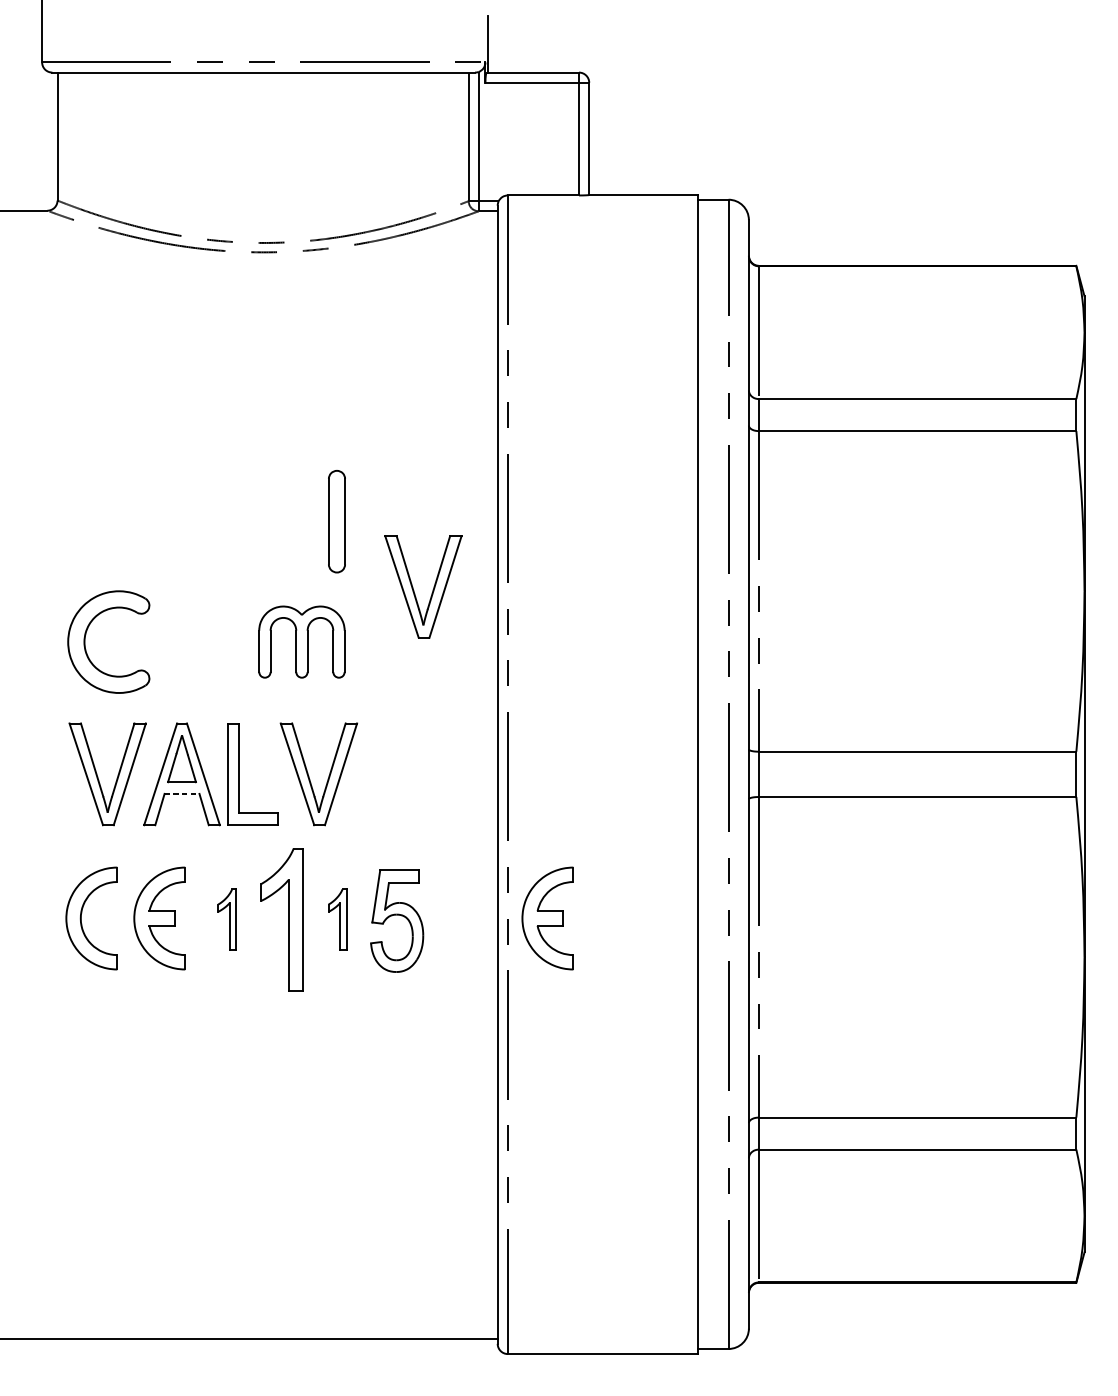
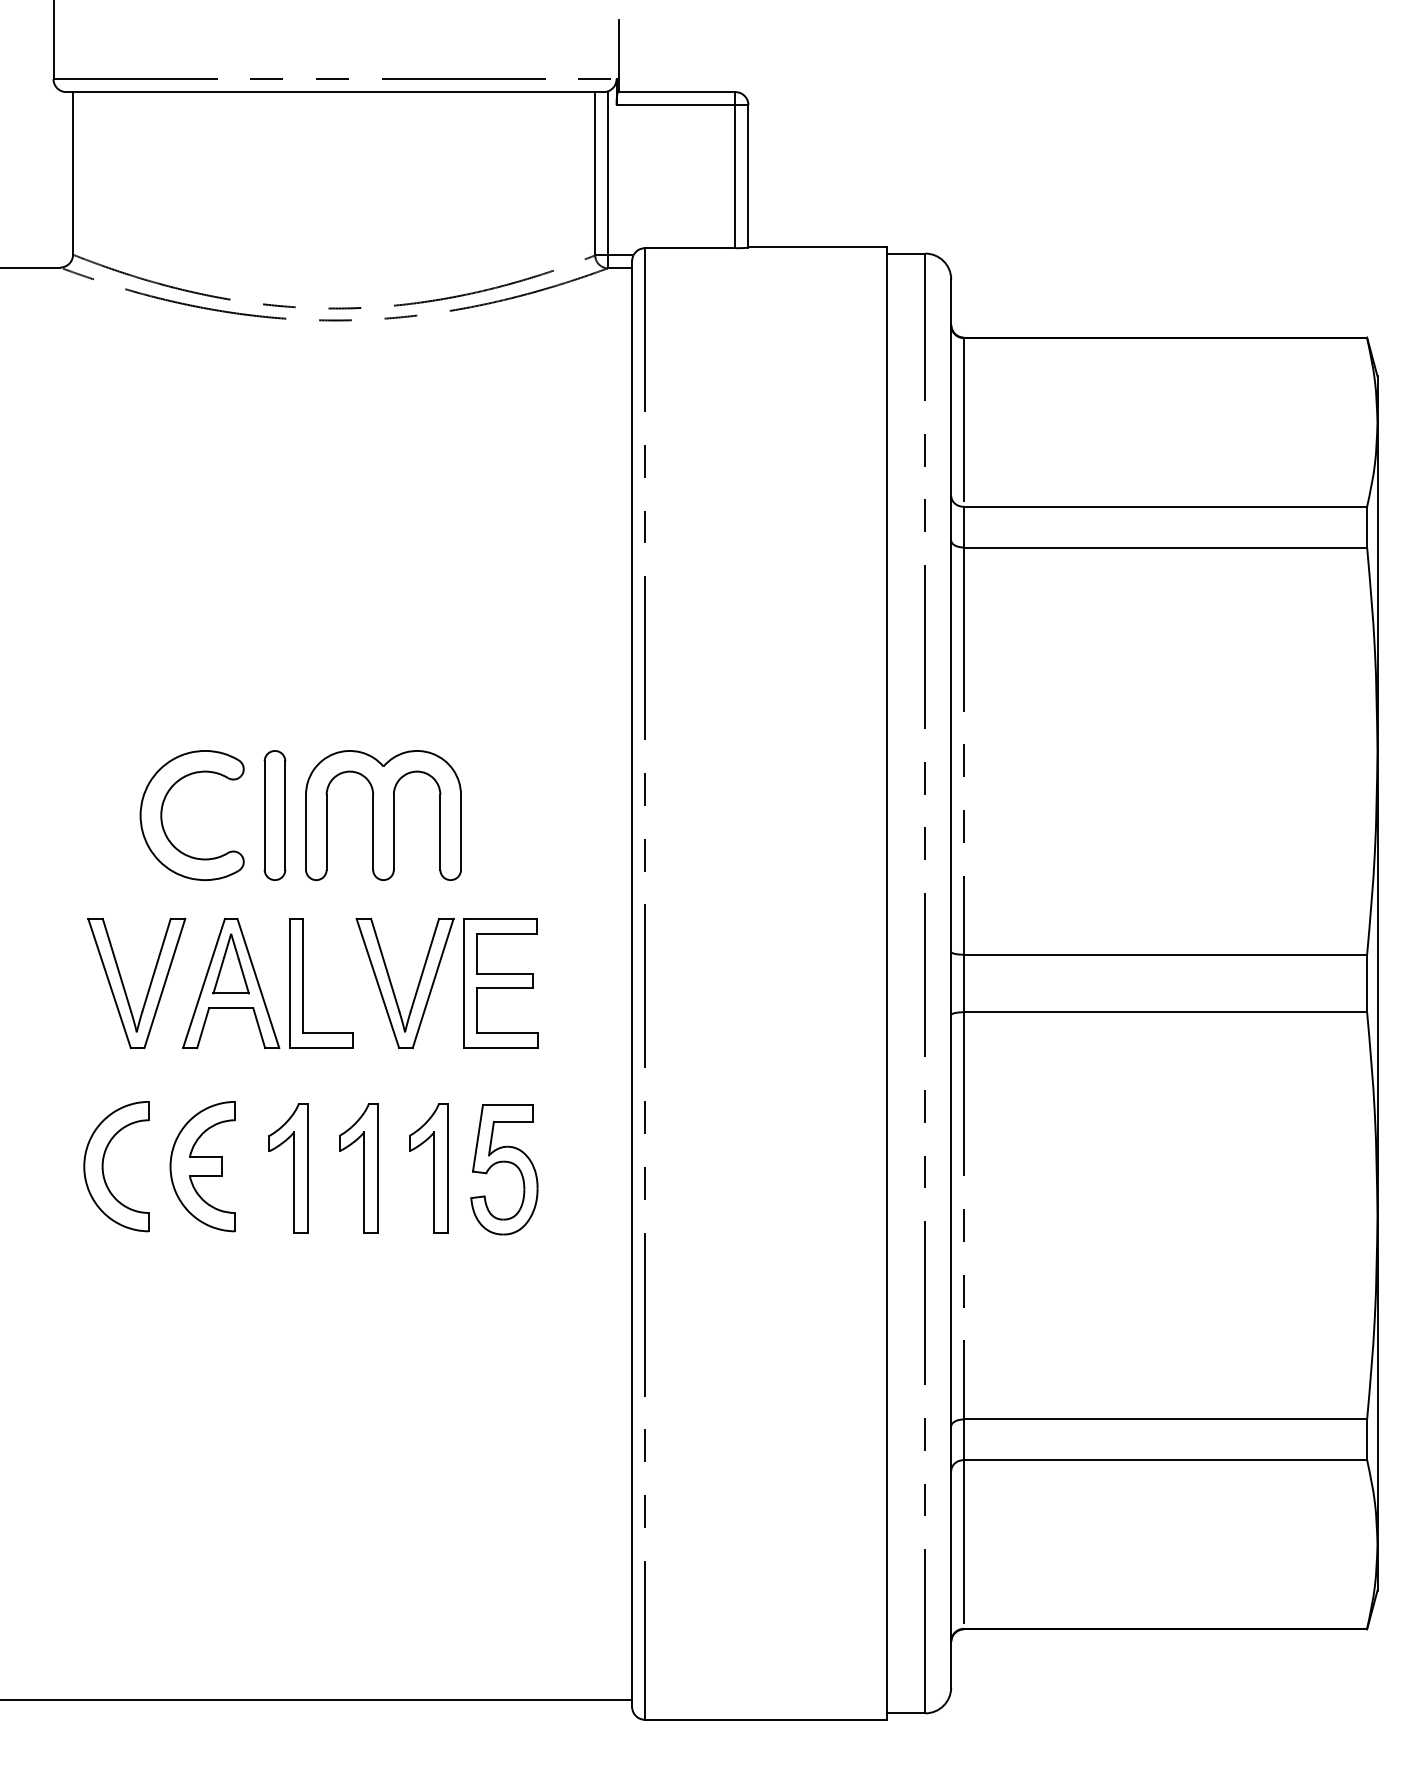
part: (336, 521) -> (274, 815), moved
part: (413, 588) -> (525, 747), removed
part: (85, 642) -> (162, 815), moved
part: (301, 642) -> (383, 815), size x1.43
part: (394, 774) -> (500, 983), added
line: (182, 794) -> (231, 1008), dashed -> solid
part: (547, 918) -> (695, 1166), removed
part: (227, 920) -> (288, 1168), size x1.67
part: (282, 920) -> (358, 1168), size x0.71
part: (337, 920) -> (428, 1168), size x1.67

